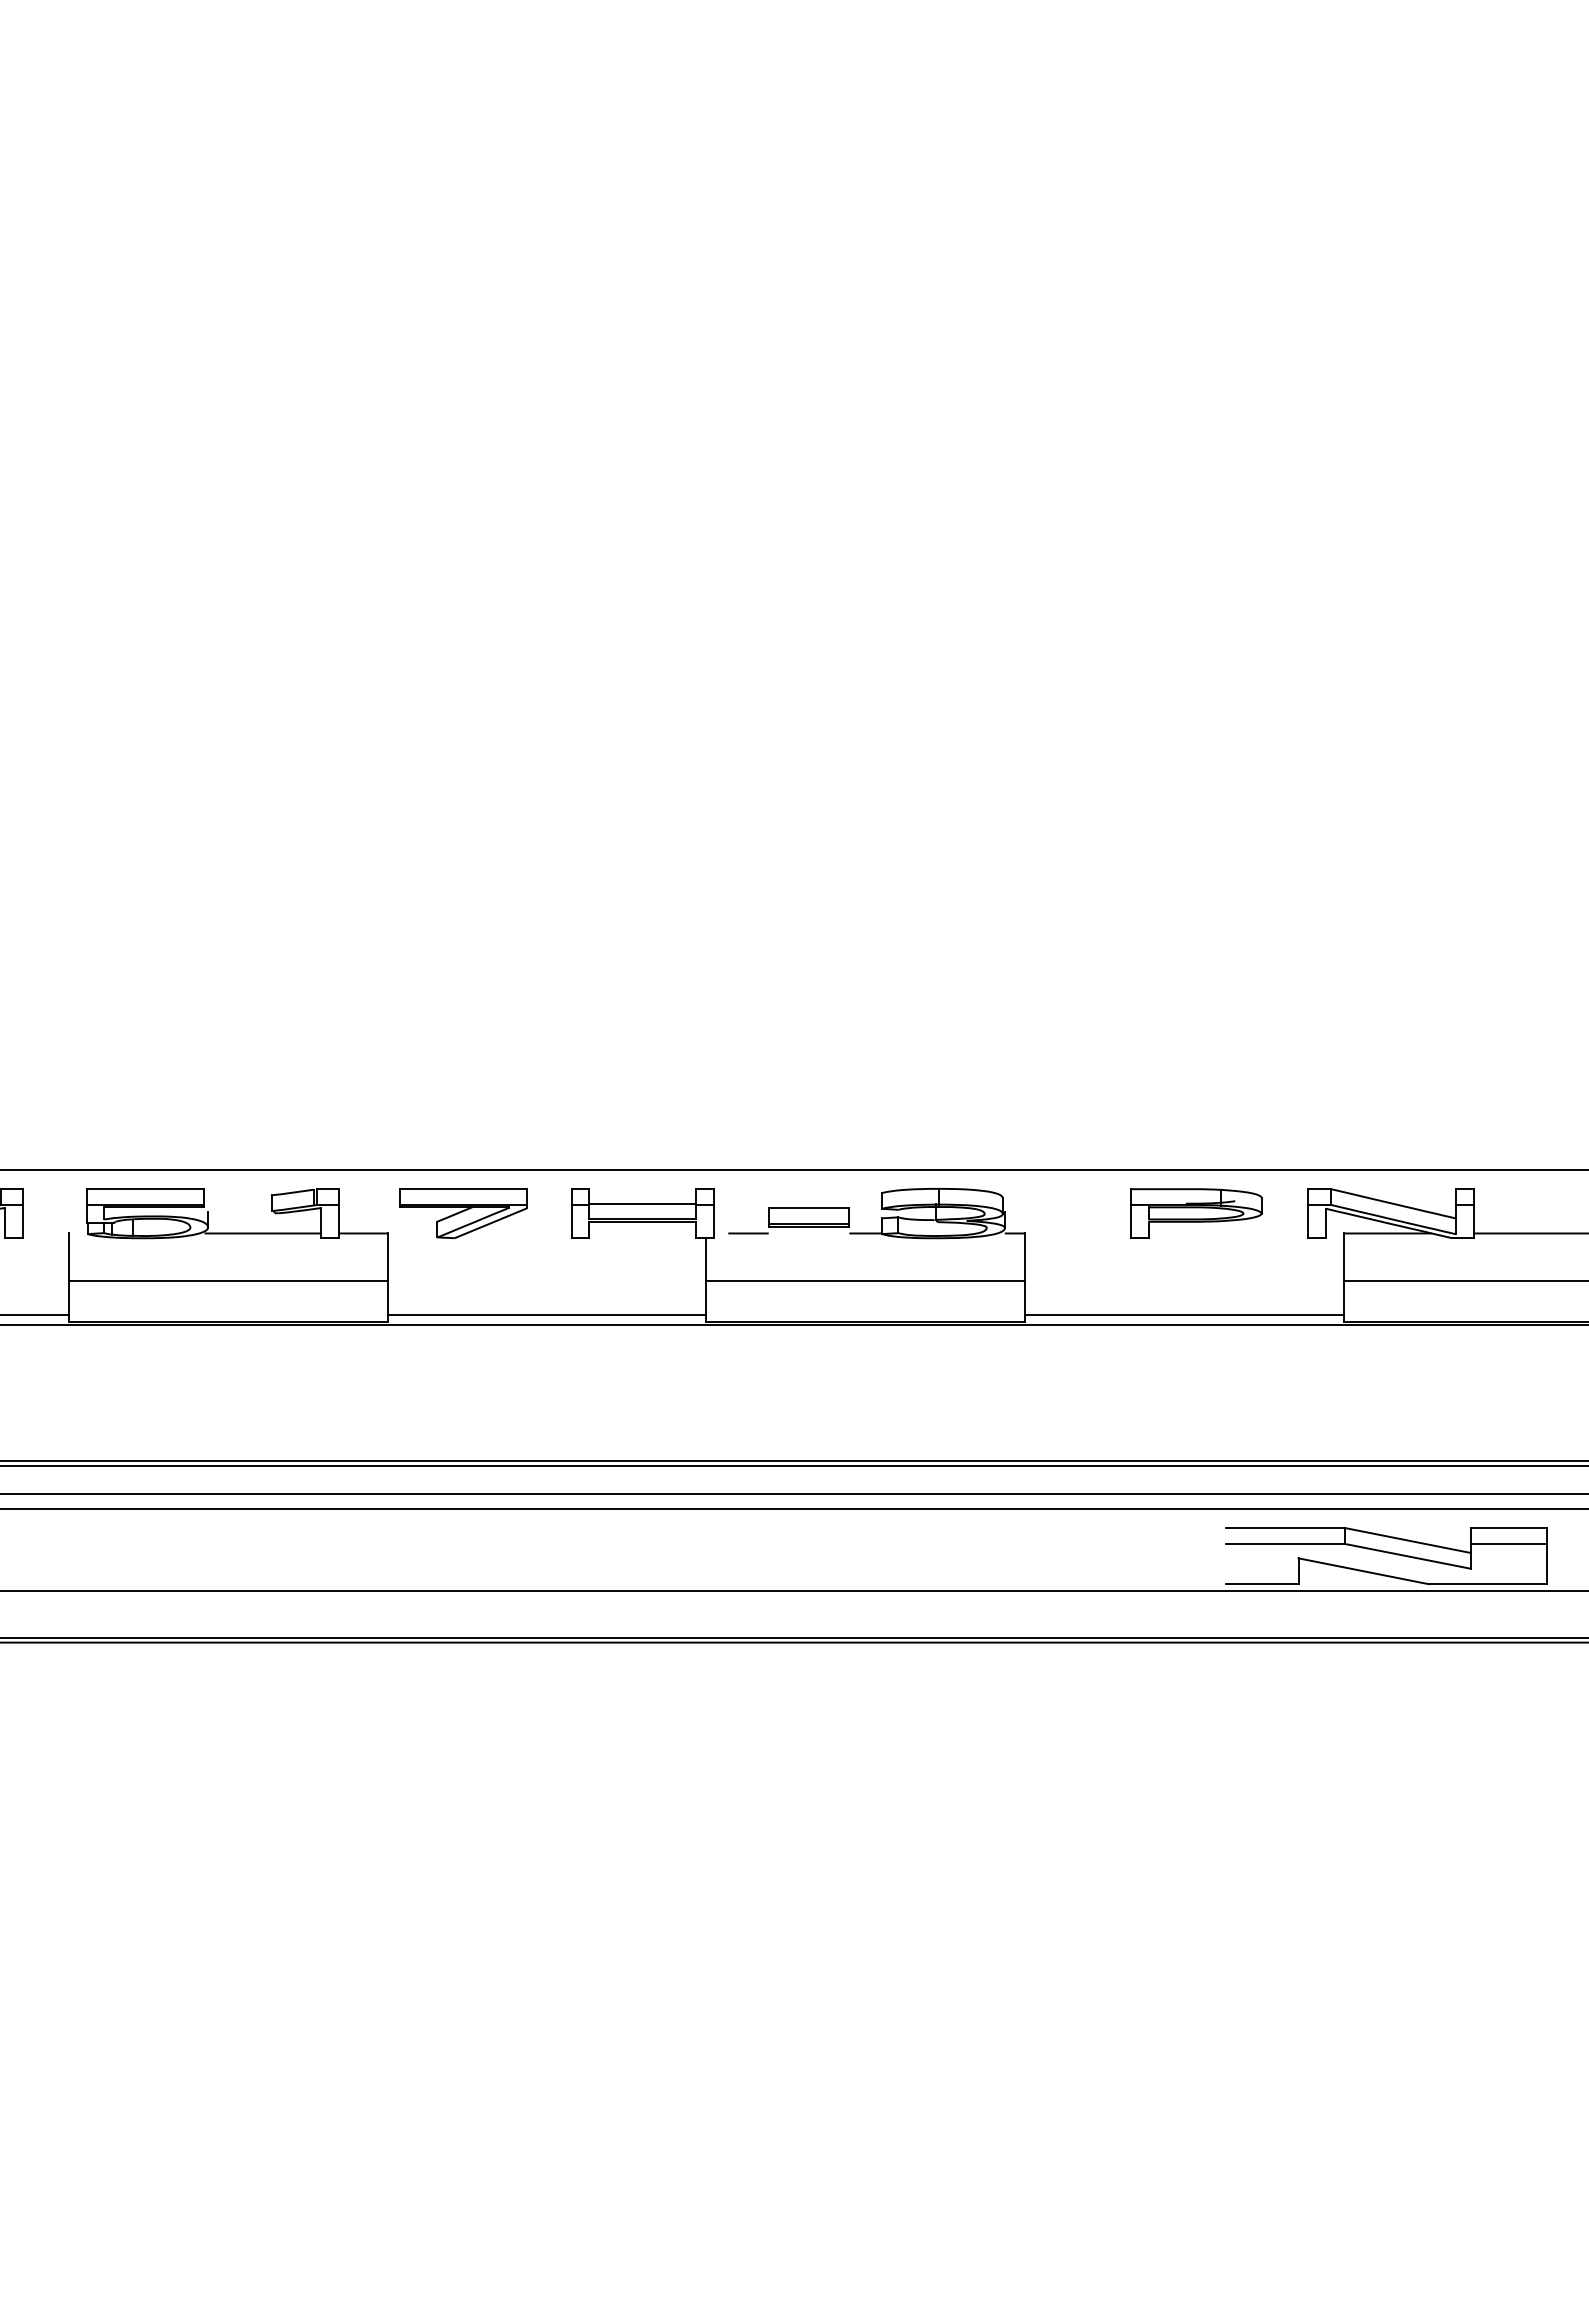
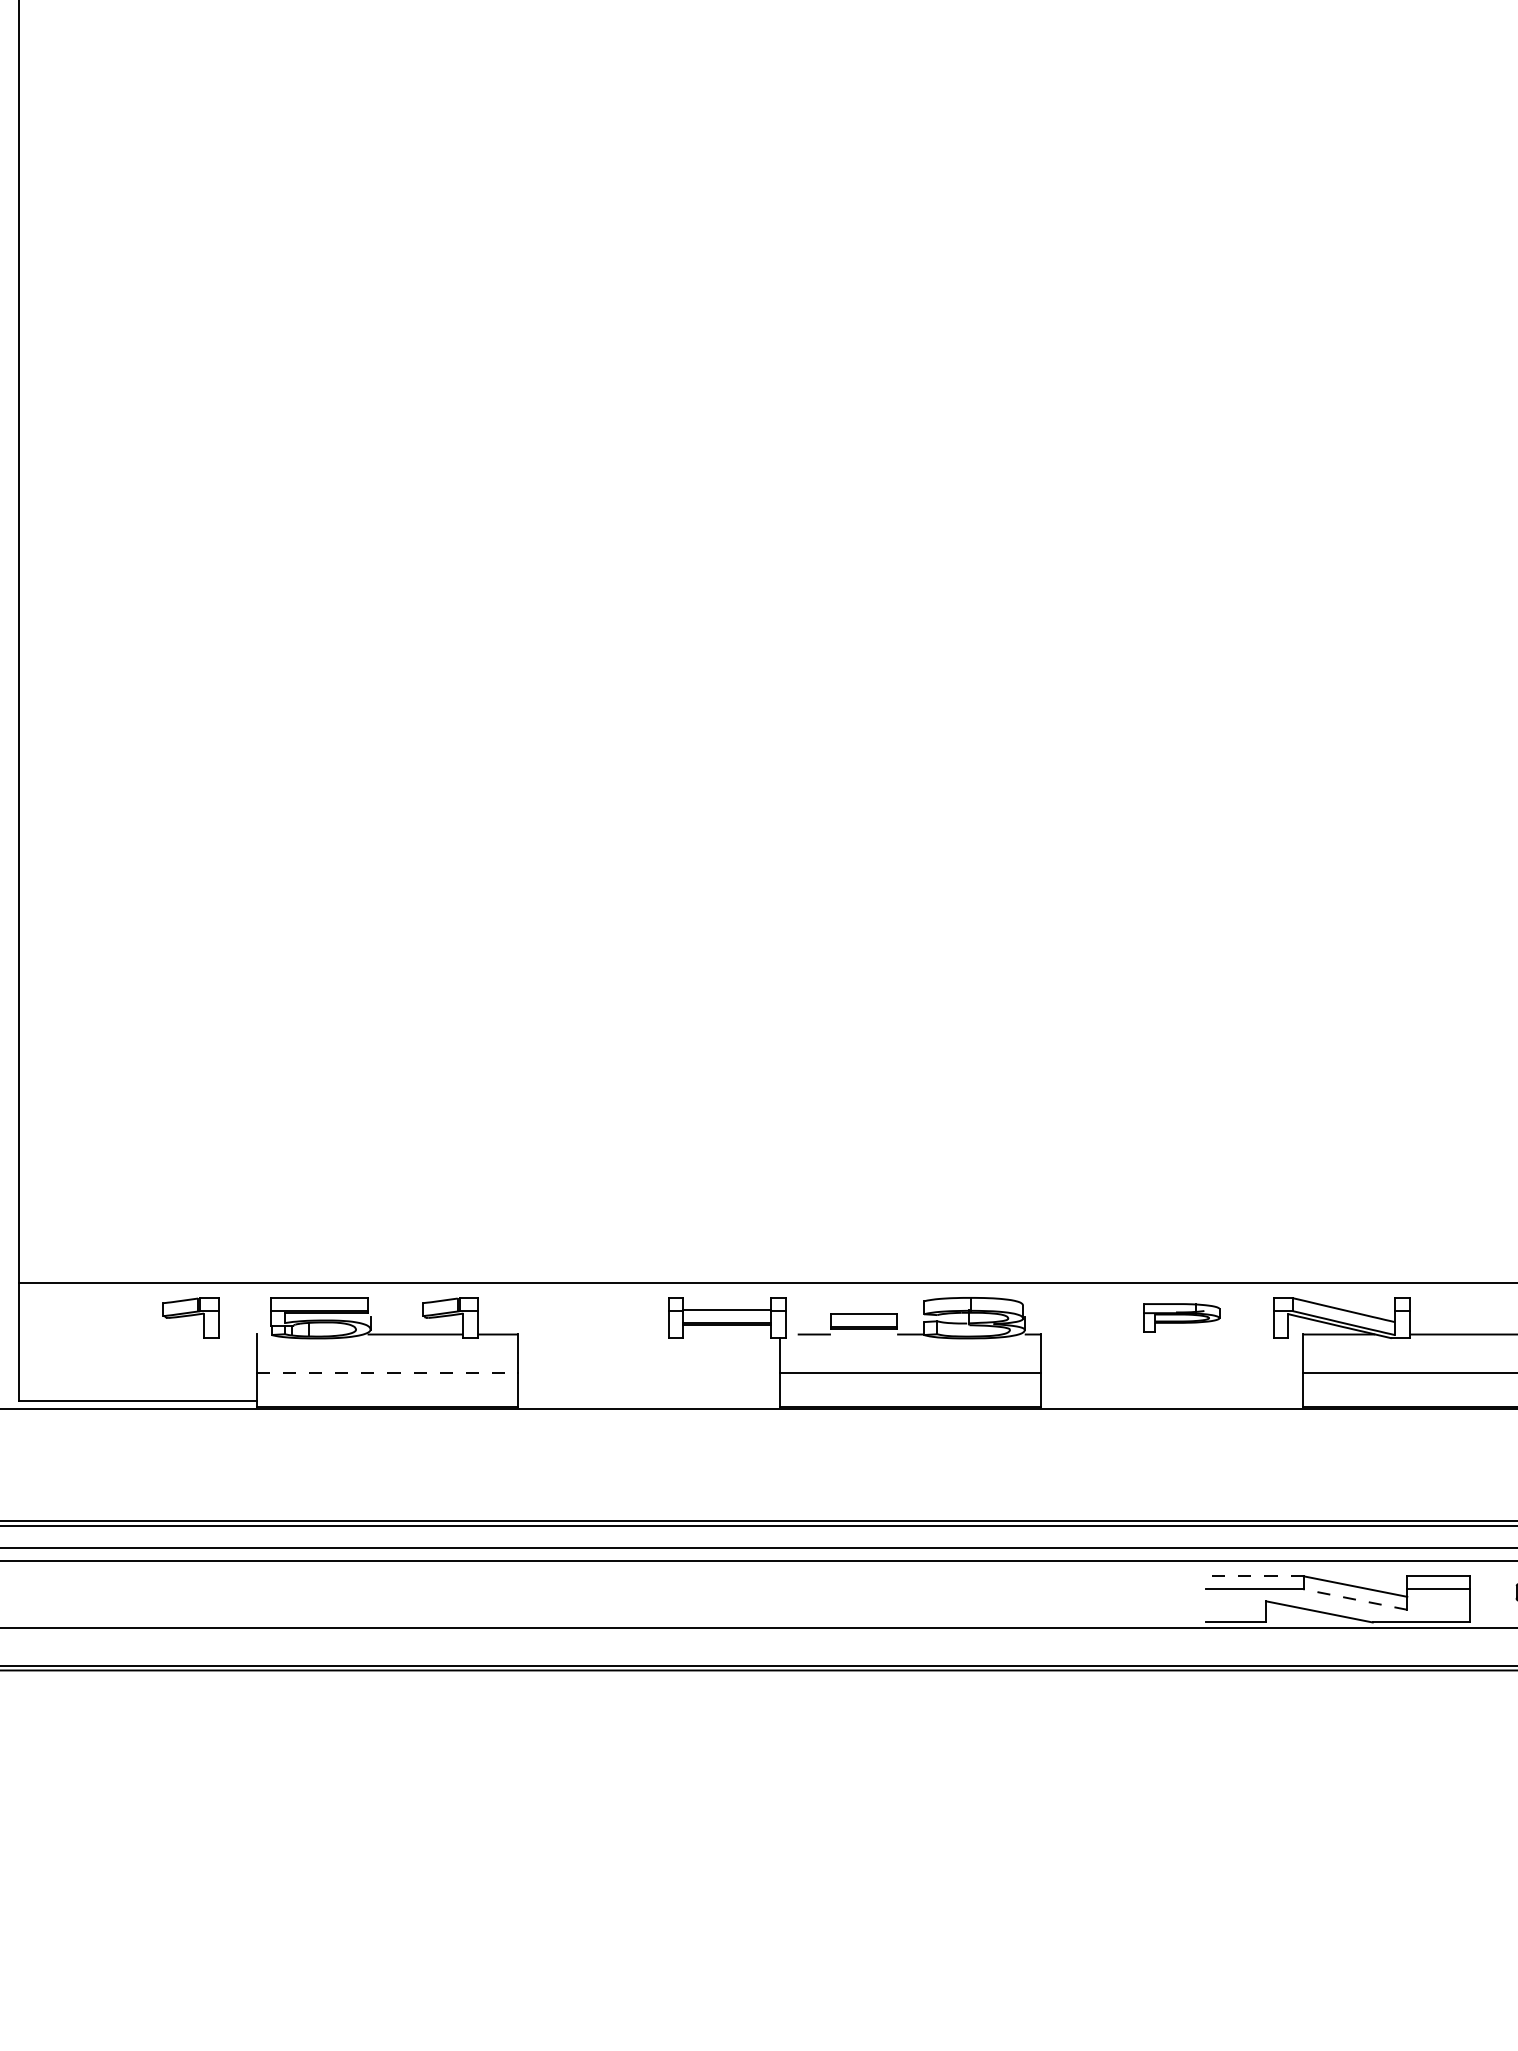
part: (1195, 1212) -> (1181, 1317), size x0.7
part: (462, 1213) -> (579, 1318), removed
line: (228, 1280) -> (387, 1373), solid -> dashed
line: (546, 1315) -> (648, 1401), removed
line: (1183, 1315) -> (1171, 1401), removed
line: (1285, 1528) -> (1255, 1576), solid -> dashed
line: (1407, 1556) -> (1355, 1599), solid -> dashed

